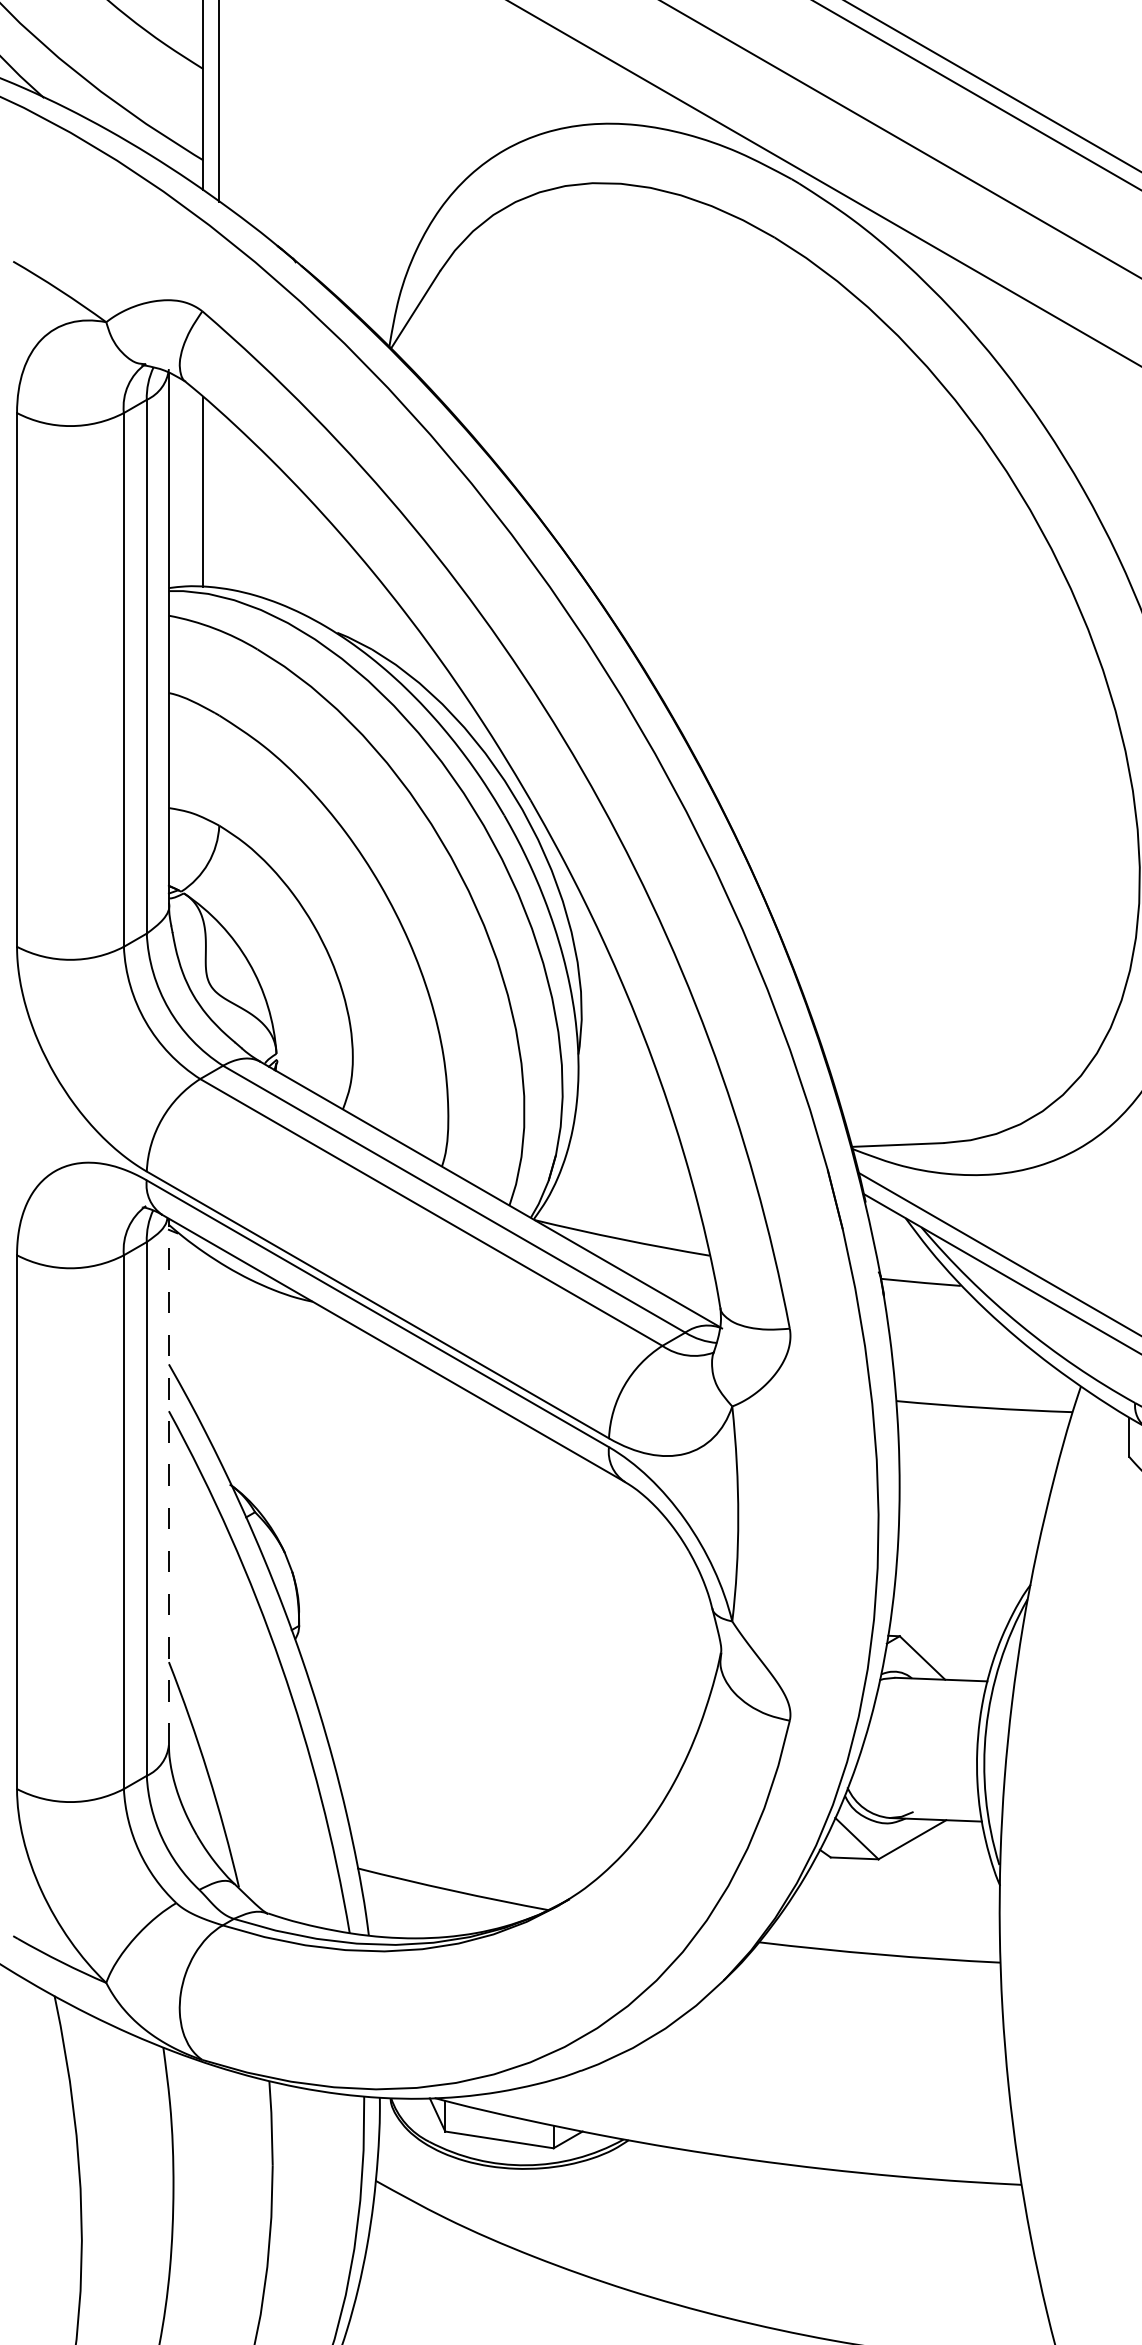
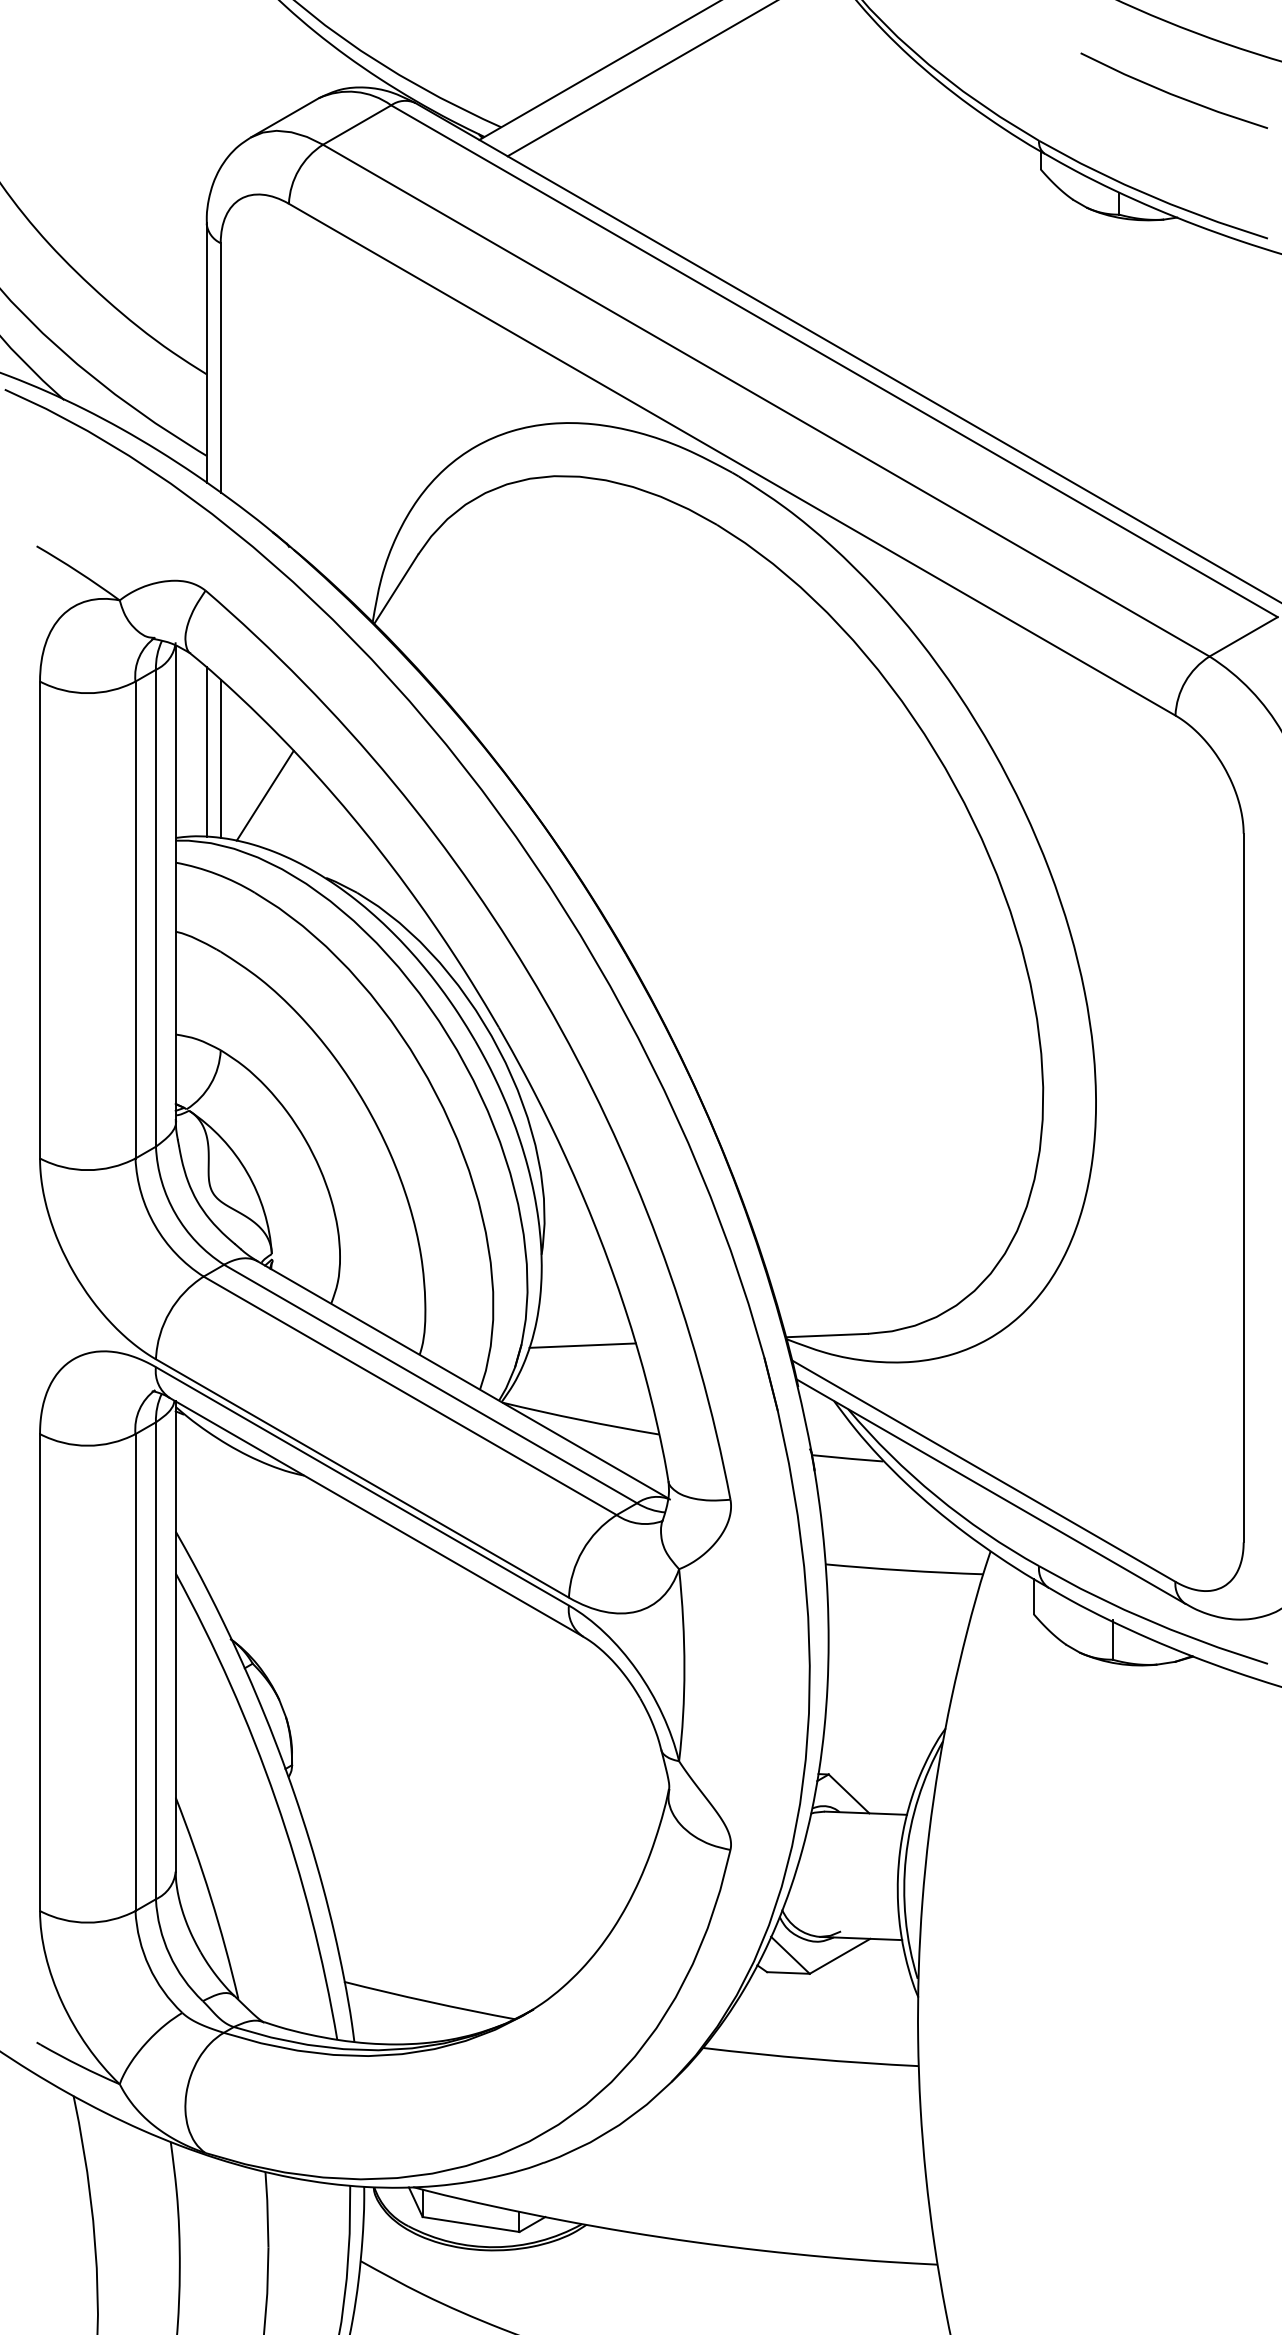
line: (219, 499) -> (220, 758), added
line: (268, 540) -> (264, 795), added
line: (624, 1156) -> (582, 1345), added
line: (168, 1481) -> (175, 1636), dashed -> solid

